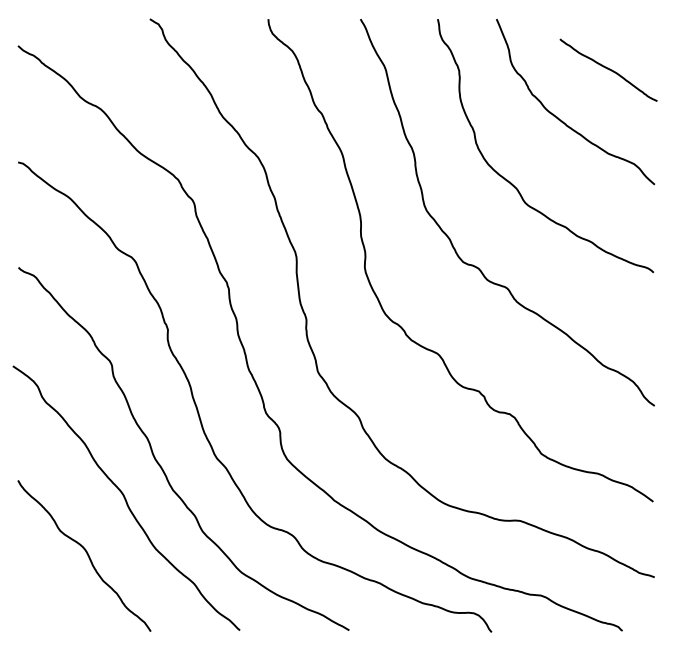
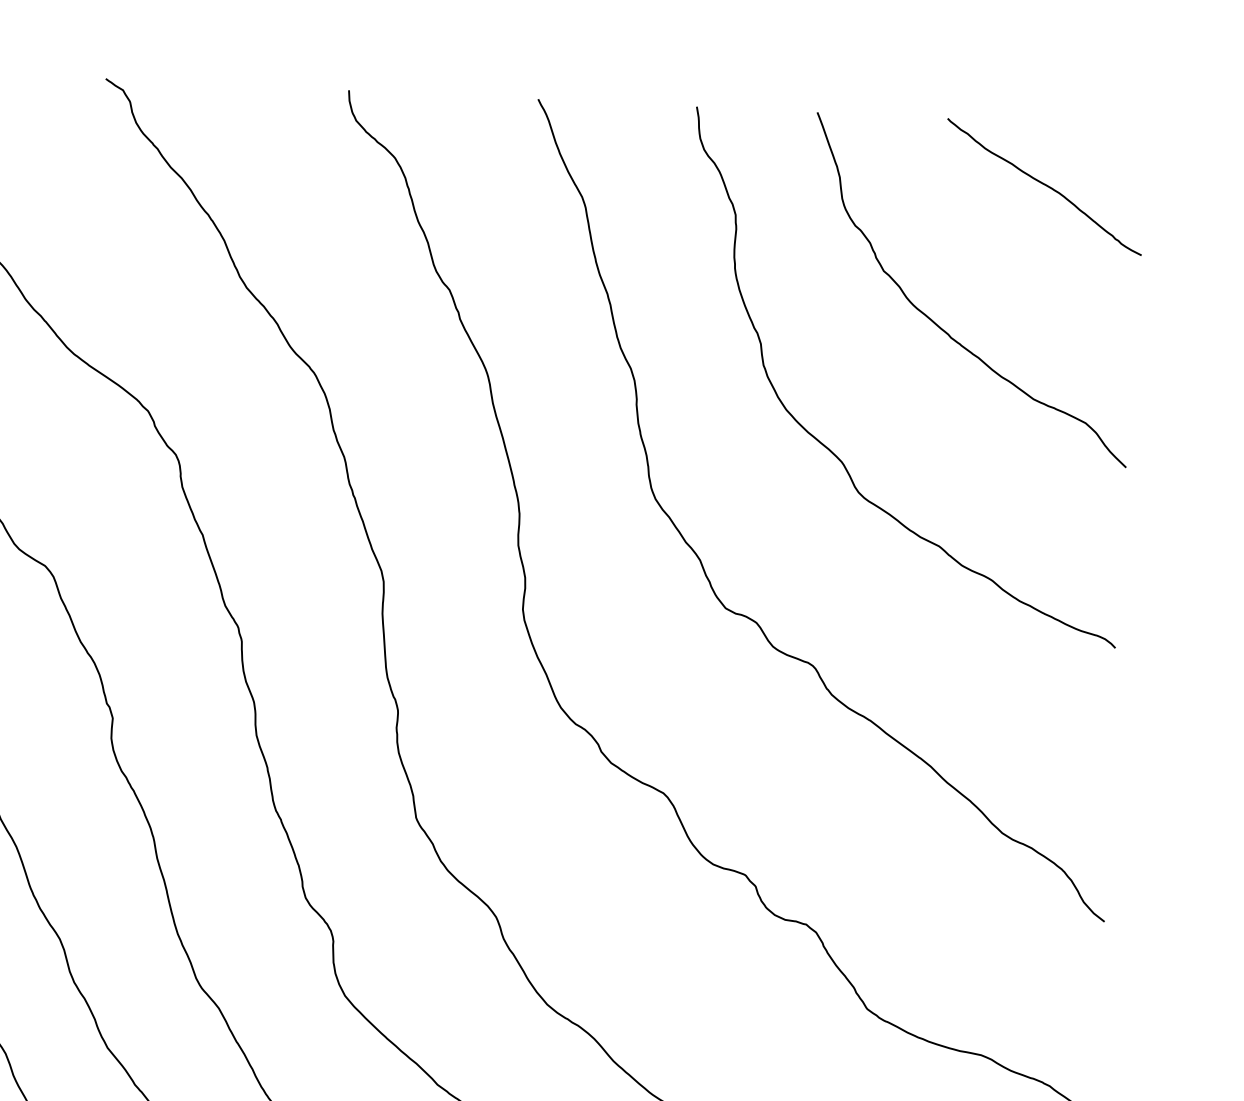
curve: (608, 69) -> (1044, 185), moved

